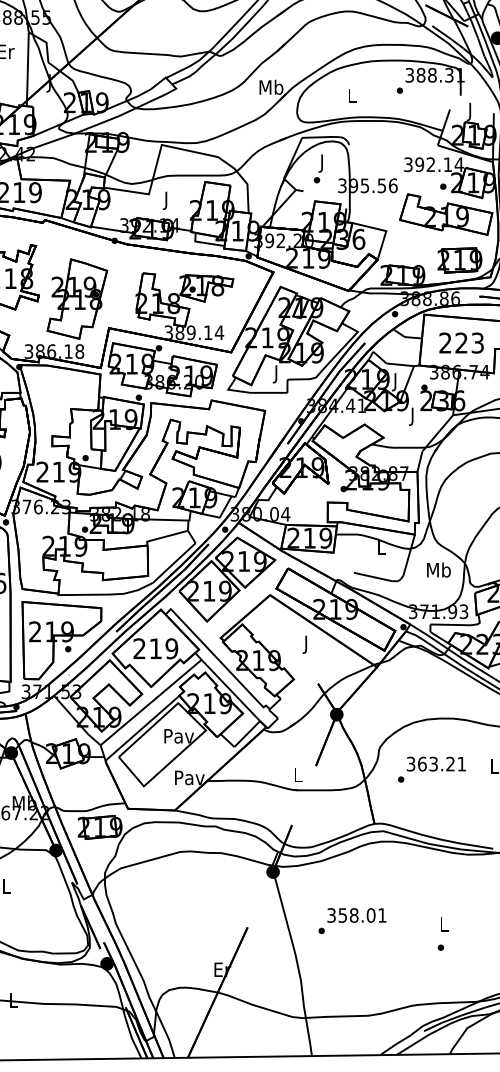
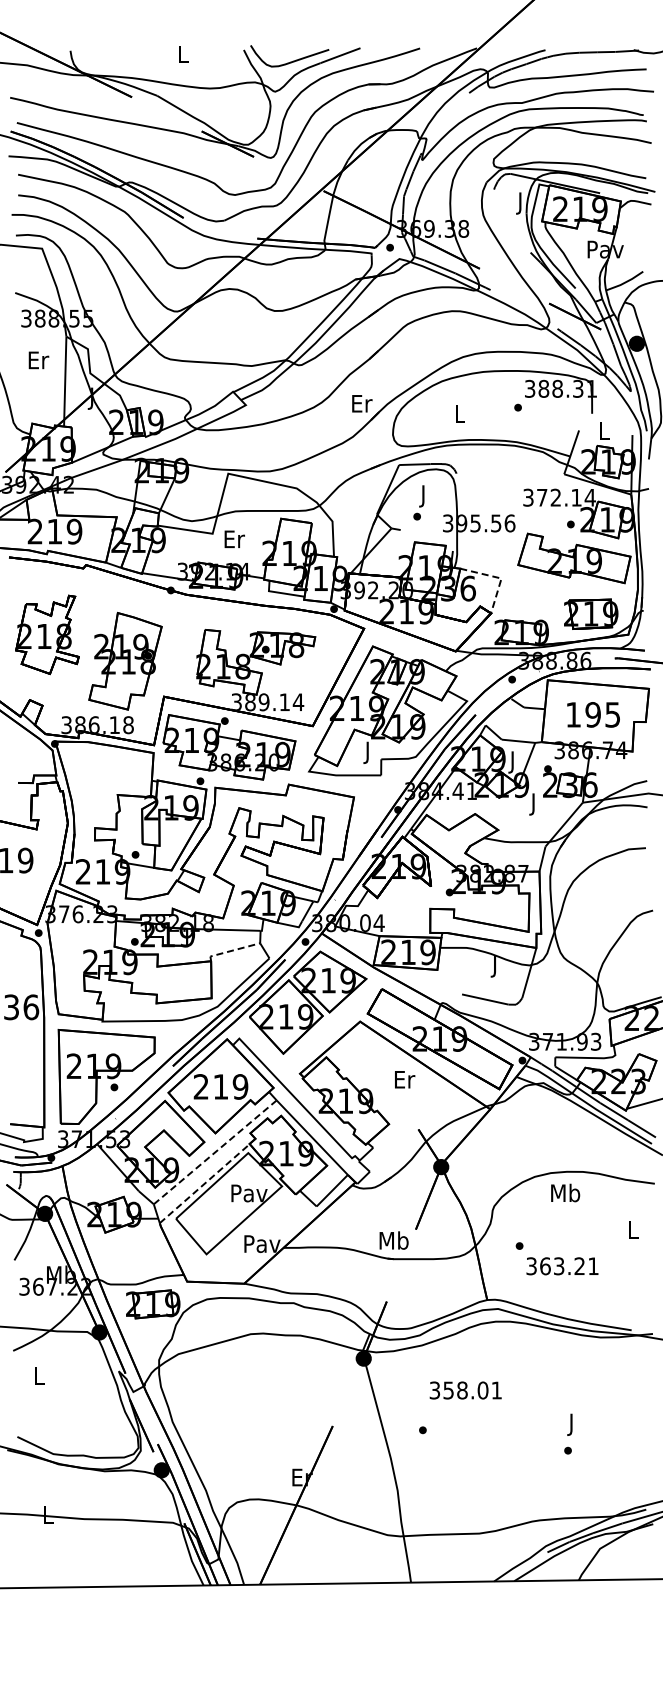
text: (271, 87) -> (361, 403), Mb -> Er
text: (470, 111) -> (604, 433), J -> L
text: (419, 164) -> (541, 497), 392.14 -> 372.14
text: (166, 200) -> (234, 541), J -> Er
line: (384, 231) -> (499, 578), solid -> dashed
text: (461, 342) -> (593, 714), 223 -> 195
line: (165, 536) -> (232, 950), solid -> dashed
text: (381, 549) -> (495, 966), L -> J
text: (438, 569) -> (565, 1192), moved
text: (307, 645) -> (405, 1082), J -> Er
line: (151, 702) -> (215, 1152), solid -> dashed
line: (142, 728) -> (204, 1183), solid -> dashed
text: (436, 764) -> (562, 1266), moved
text: (297, 774) -> (393, 1240), L -> Mb
text: (356, 915) -> (465, 1390), moved
text: (443, 926) -> (571, 1424), L -> J

